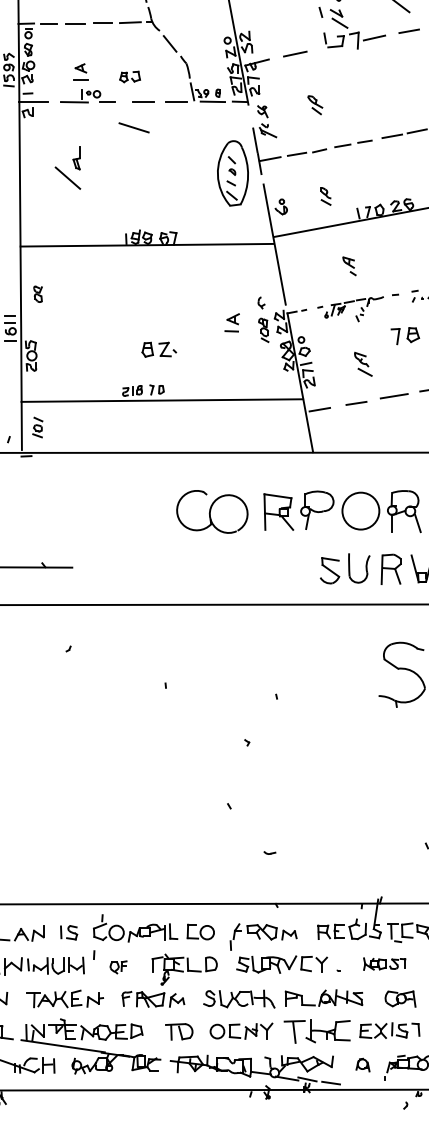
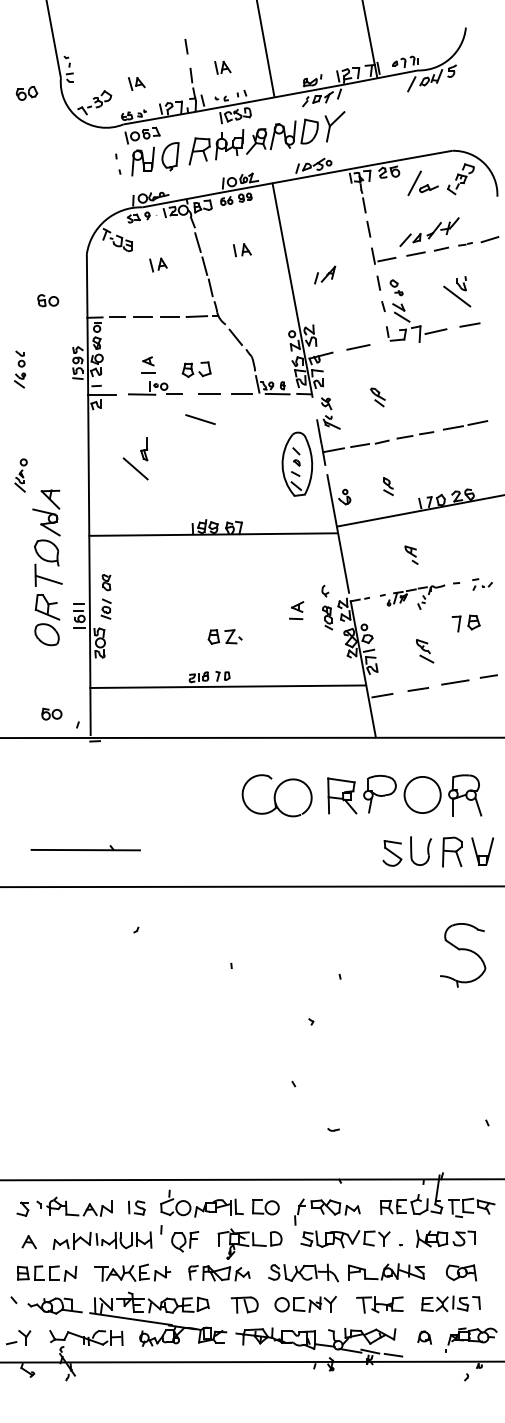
part: (129, 76) -> (196, 369), size x1.43
part: (37, 426) -> (105, 608), moved
part: (384, 963) -> (445, 1238), size x1.43
part: (118, 967) -> (185, 1241), size x1.67
part: (316, 1031) -> (379, 1304), size x0.71

